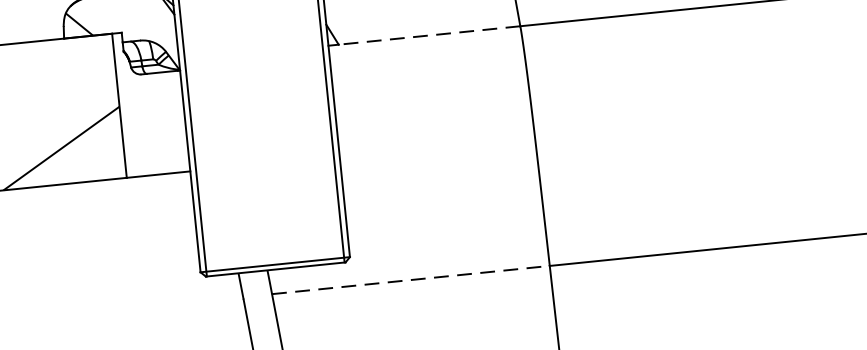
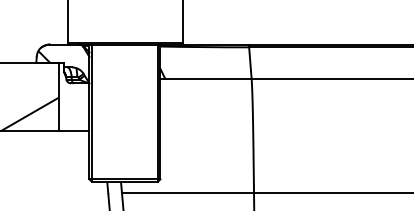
line: (427, 35) -> (207, 78), dashed -> solid
line: (412, 280) -> (188, 193), dashed -> solid

